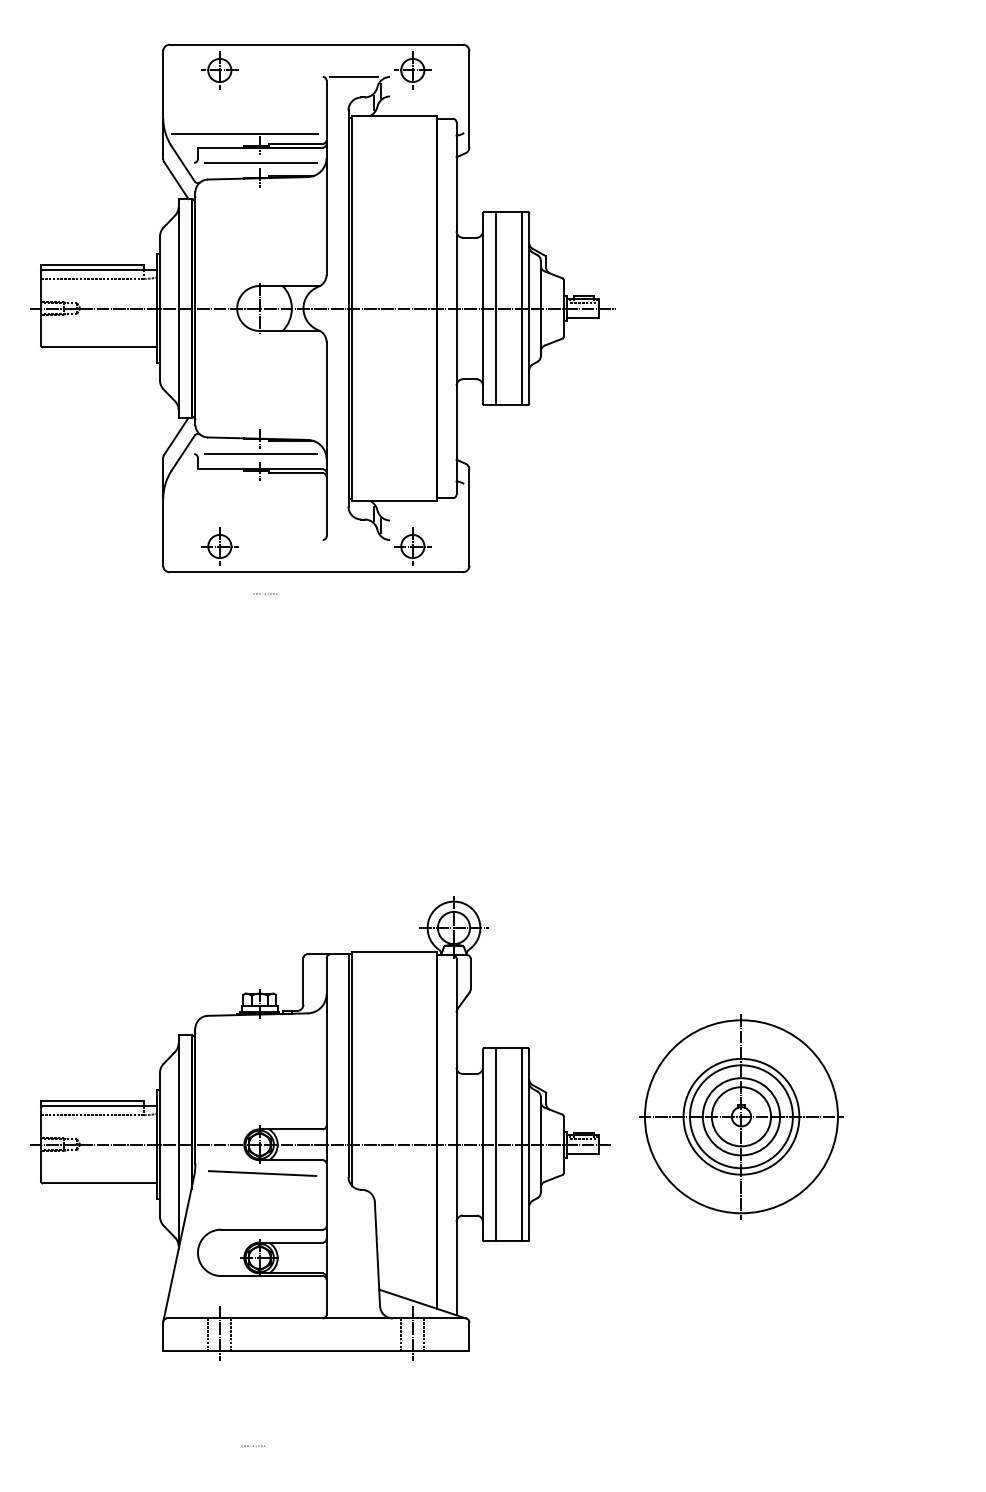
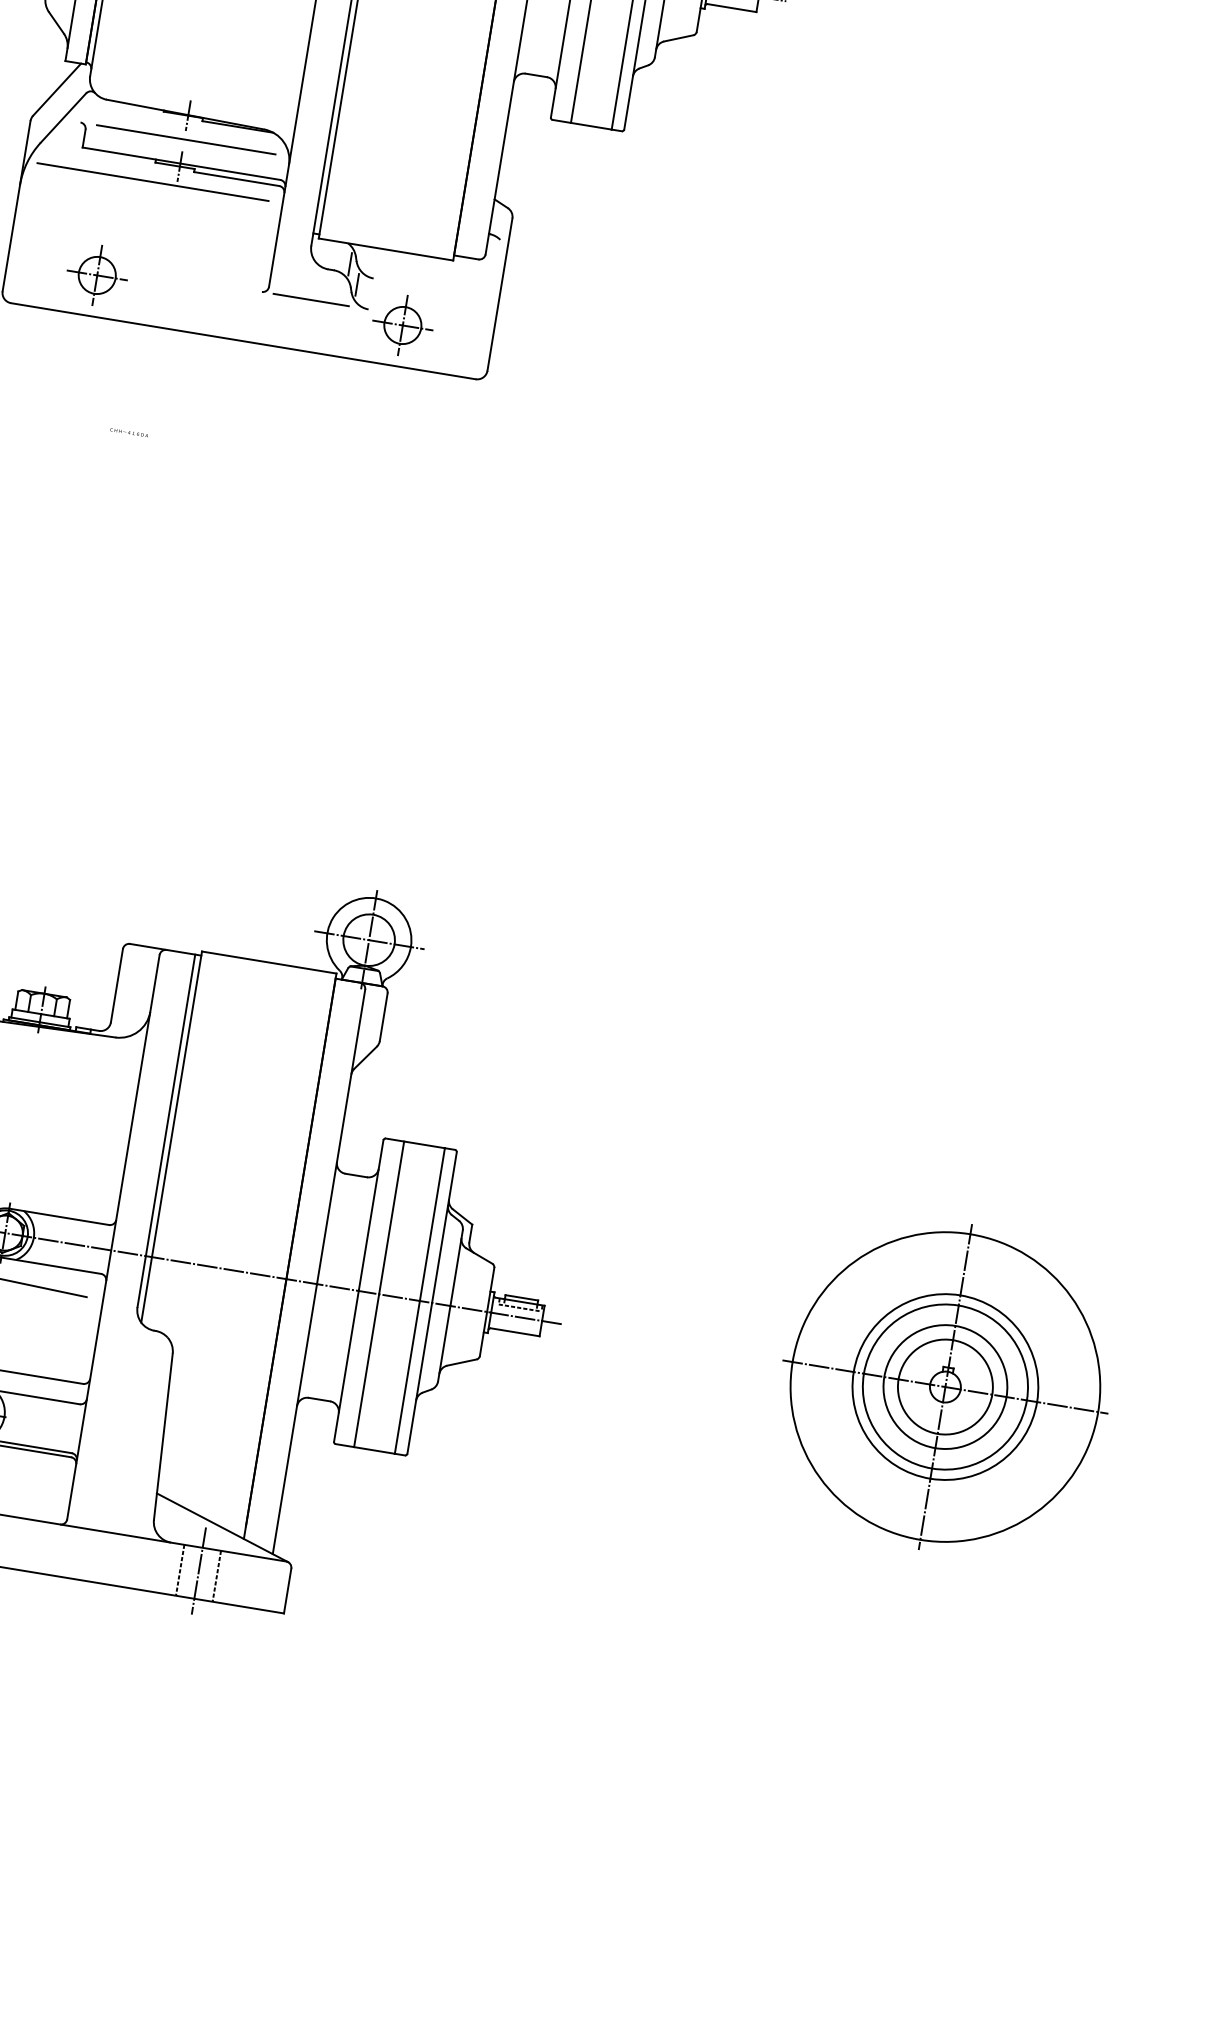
line: (244, 483) -> (152, 182), added
line: (353, 540) -> (310, 300), added
text: (265, 593) -> (129, 431), moved
part: (741, 1116) -> (945, 1386), moved

